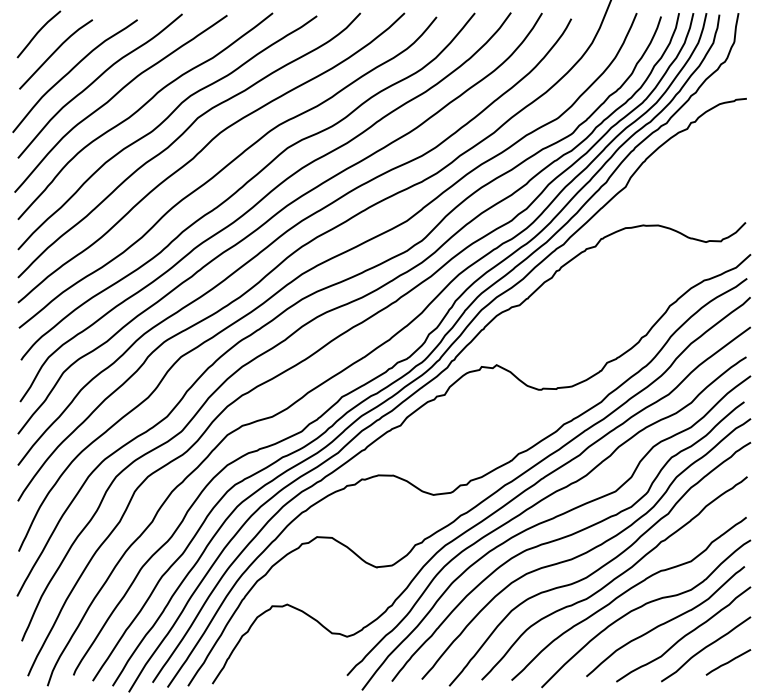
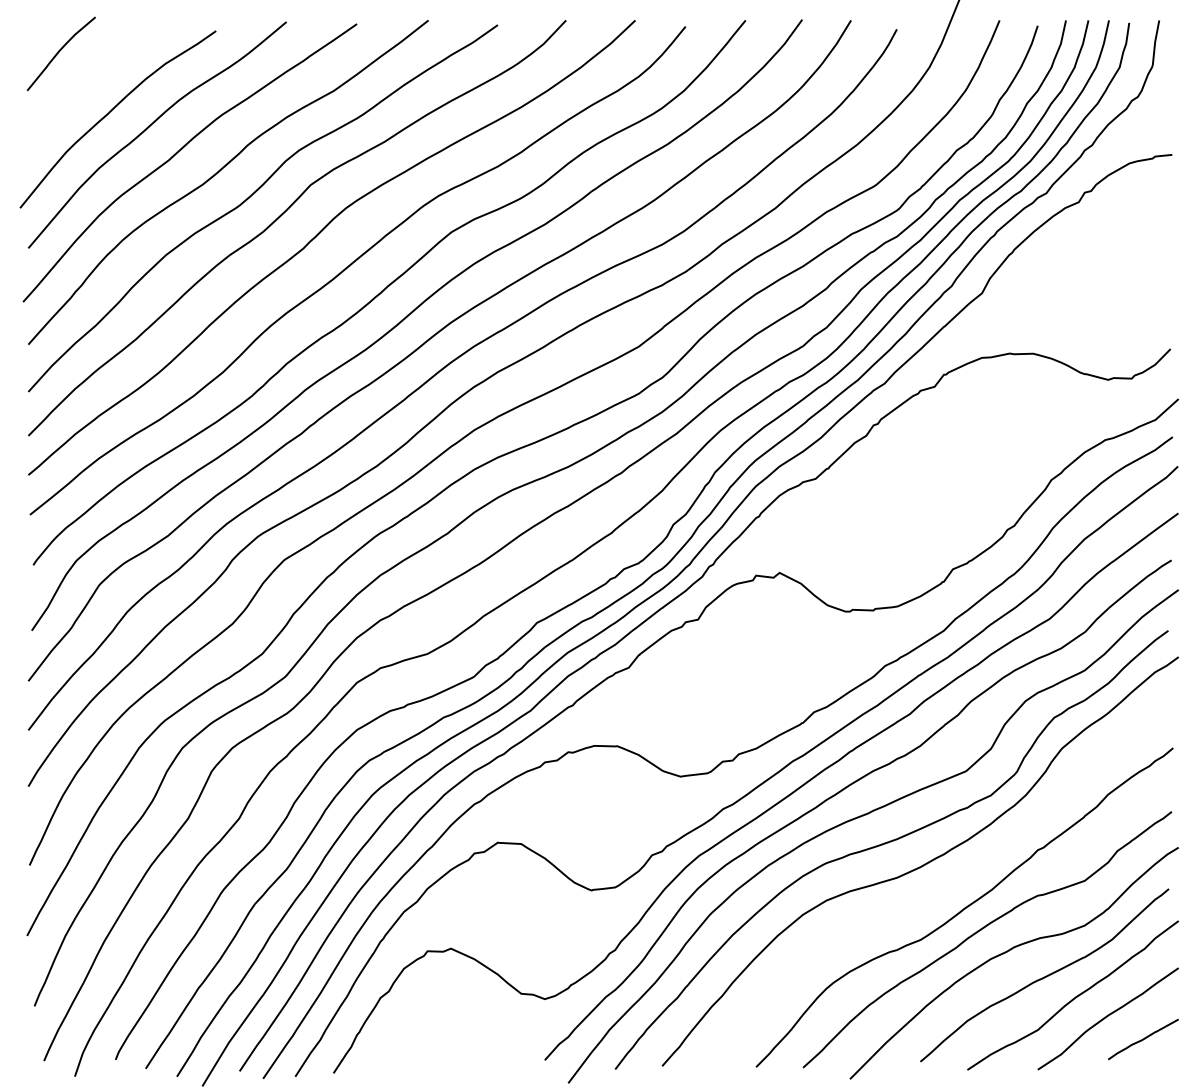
curve: (55, 52) -> (87, 82), removed
curve: (600, 566) -> (942, 888), removed

